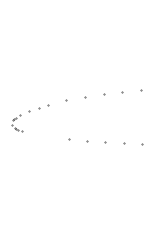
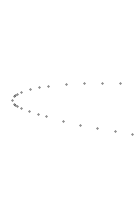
part: (41, 135) -> (38, 113), added

